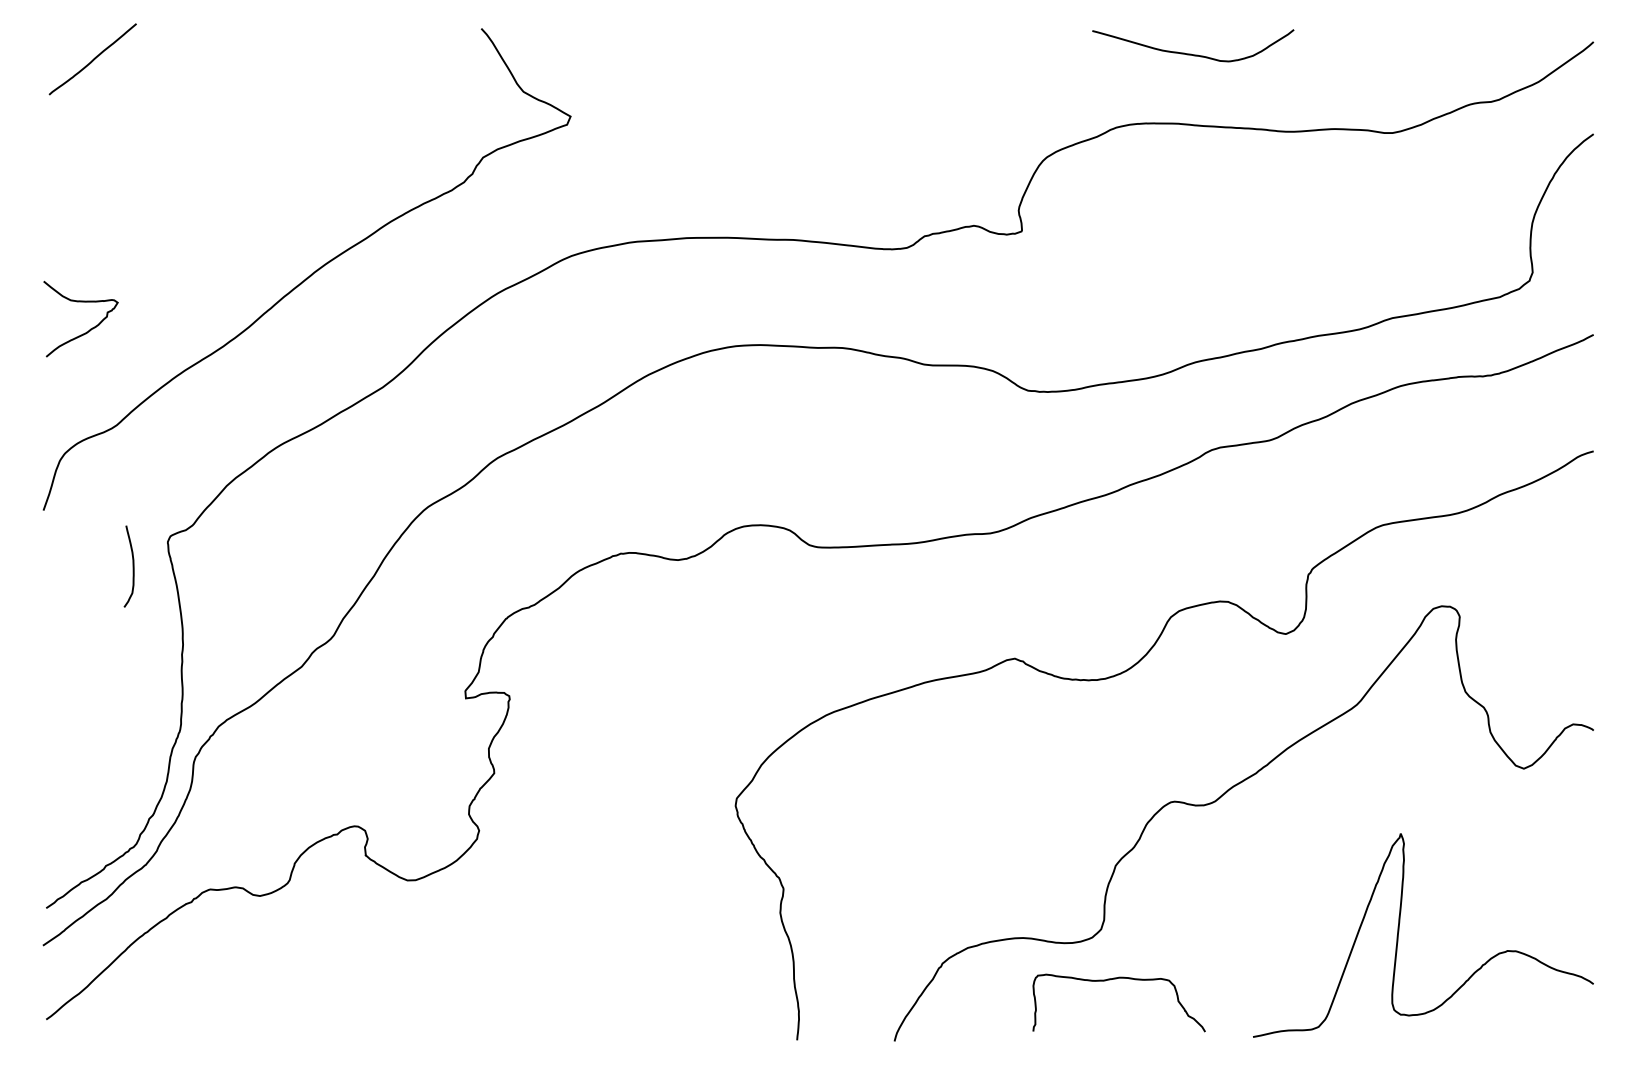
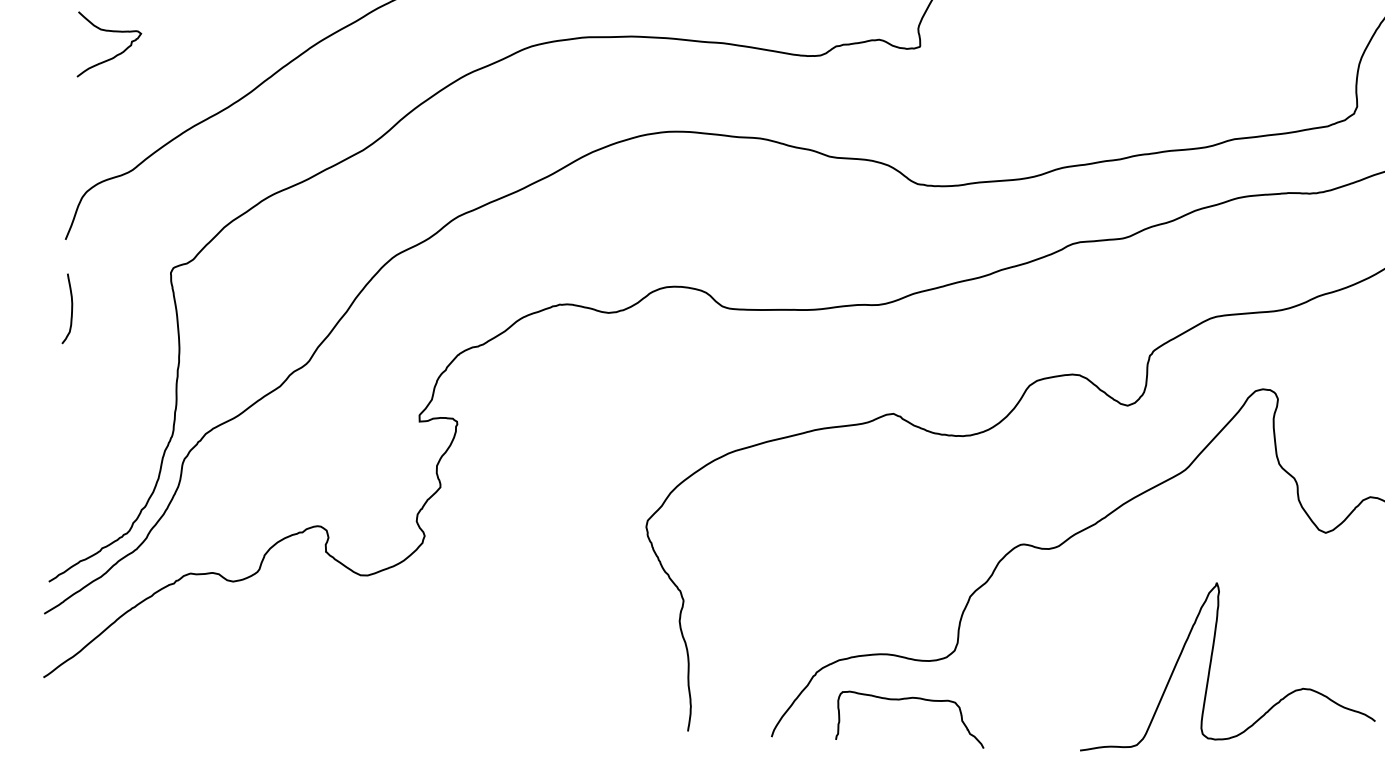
curve: (90, 328) -> (116, 54), moved
curve: (132, 566) -> (71, 309), moved
curve: (1116, 979) -> (909, 699), moved

